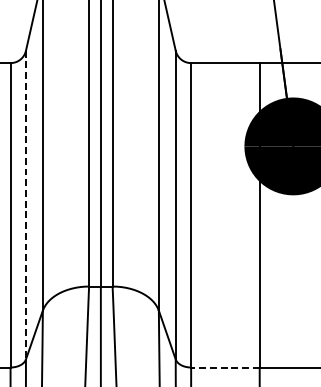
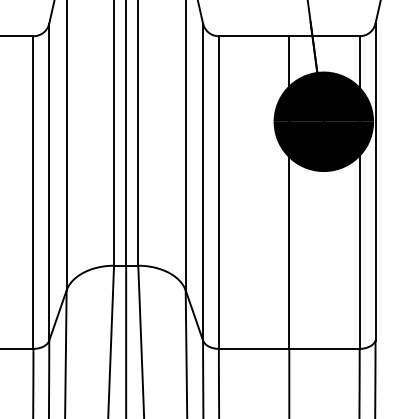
line: (26, 205) -> (49, 182), dashed -> solid
line: (224, 367) -> (253, 348), dashed -> solid

